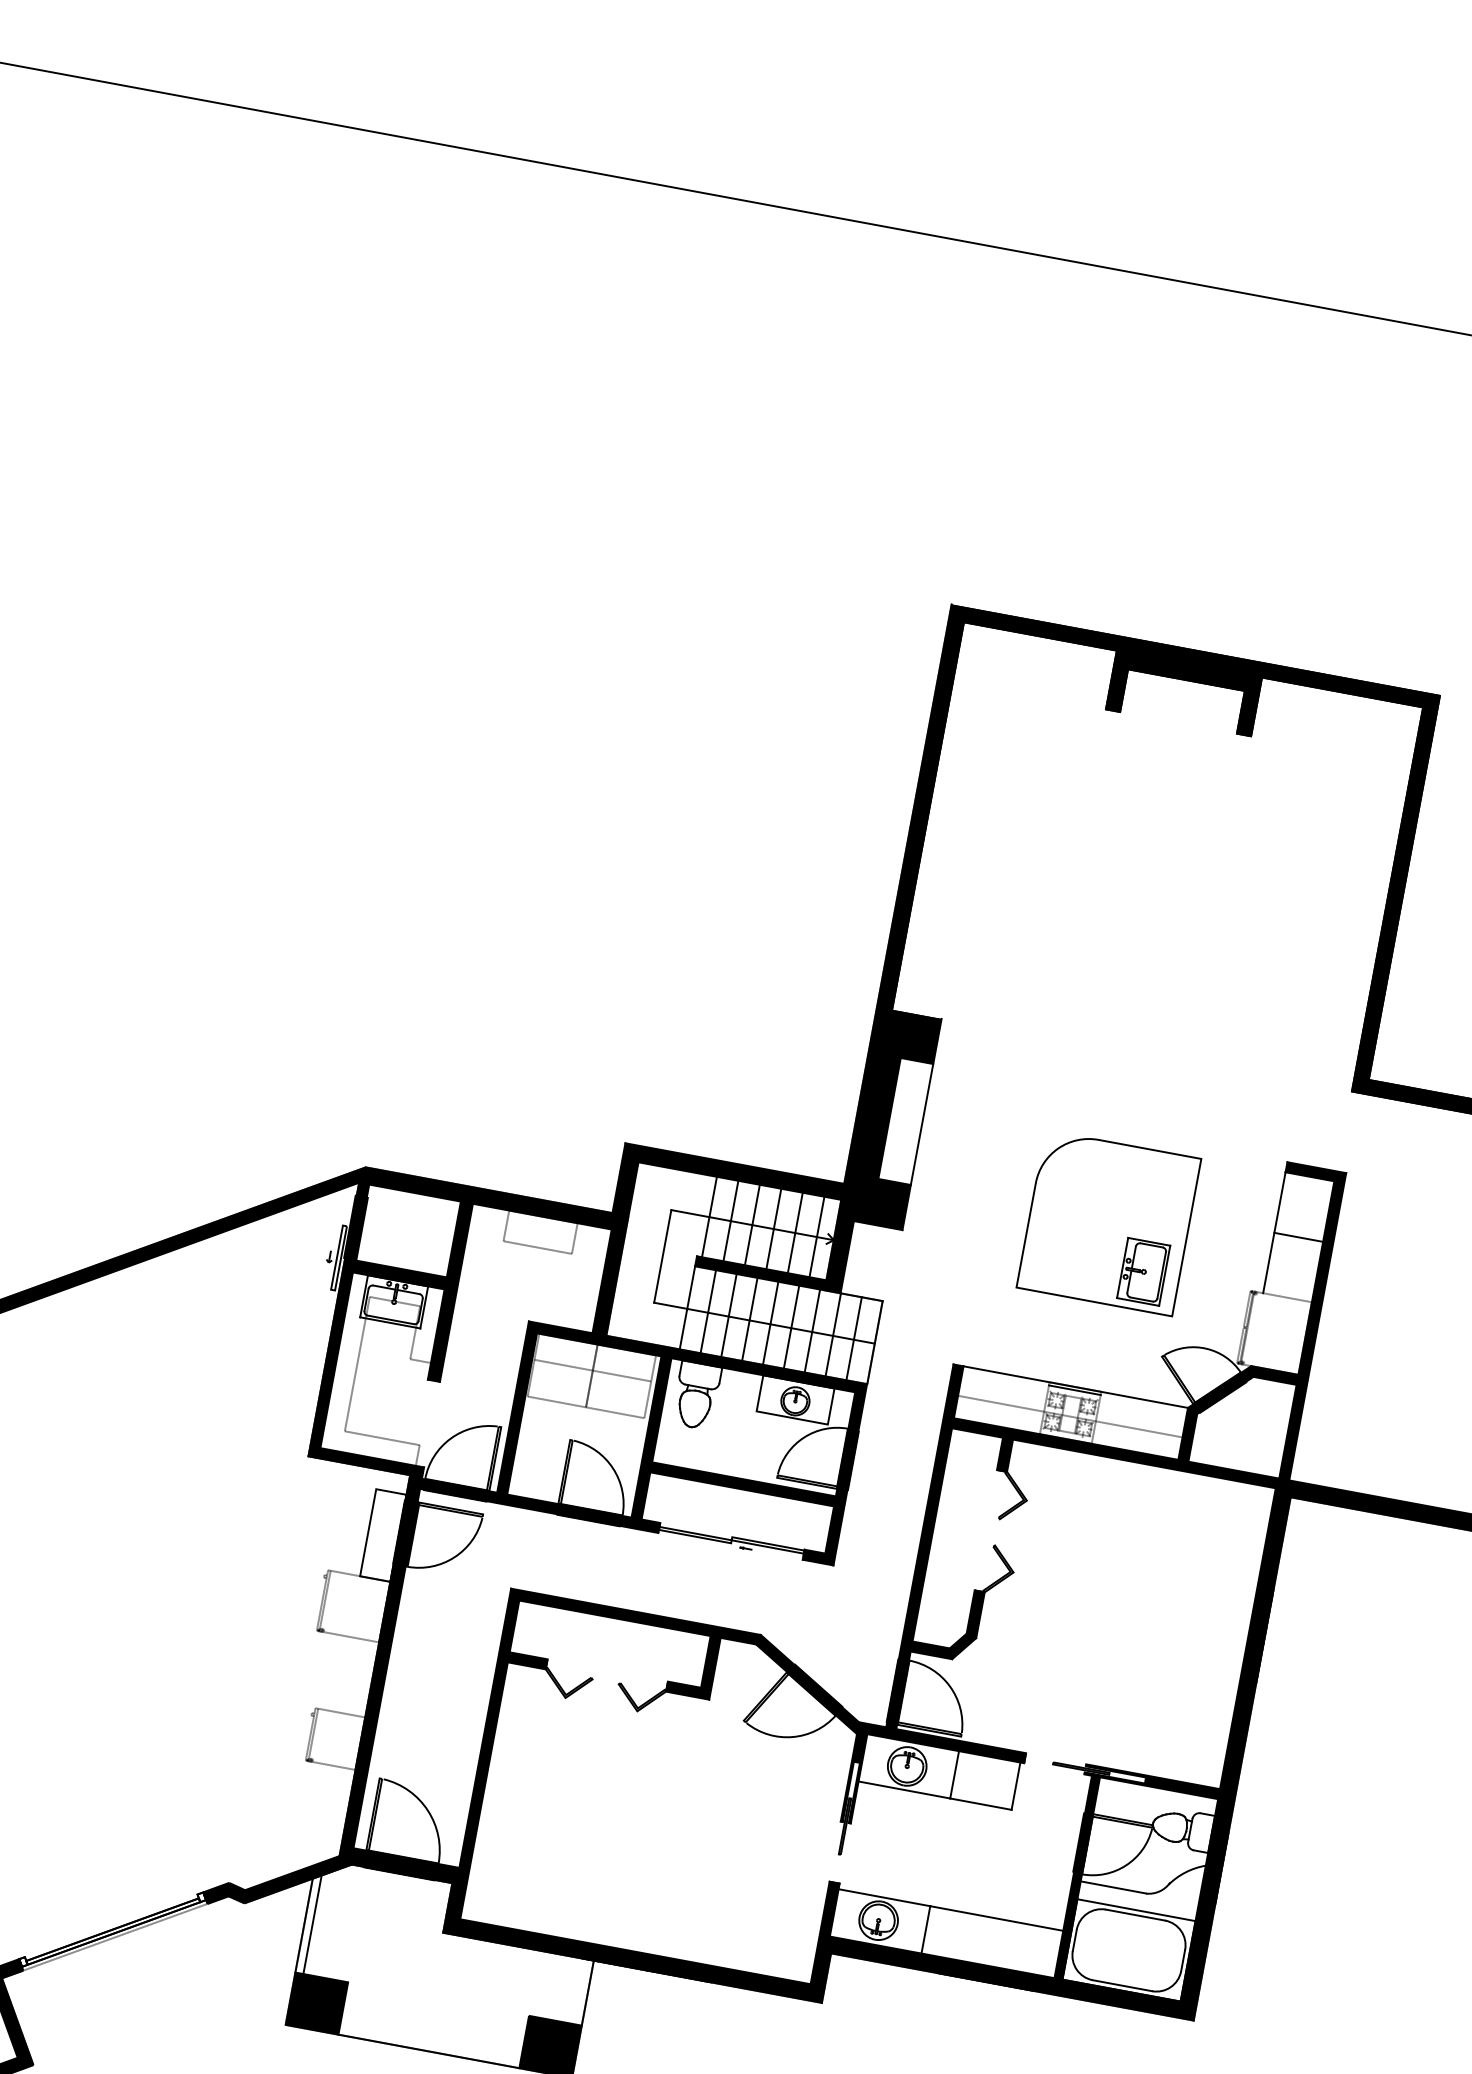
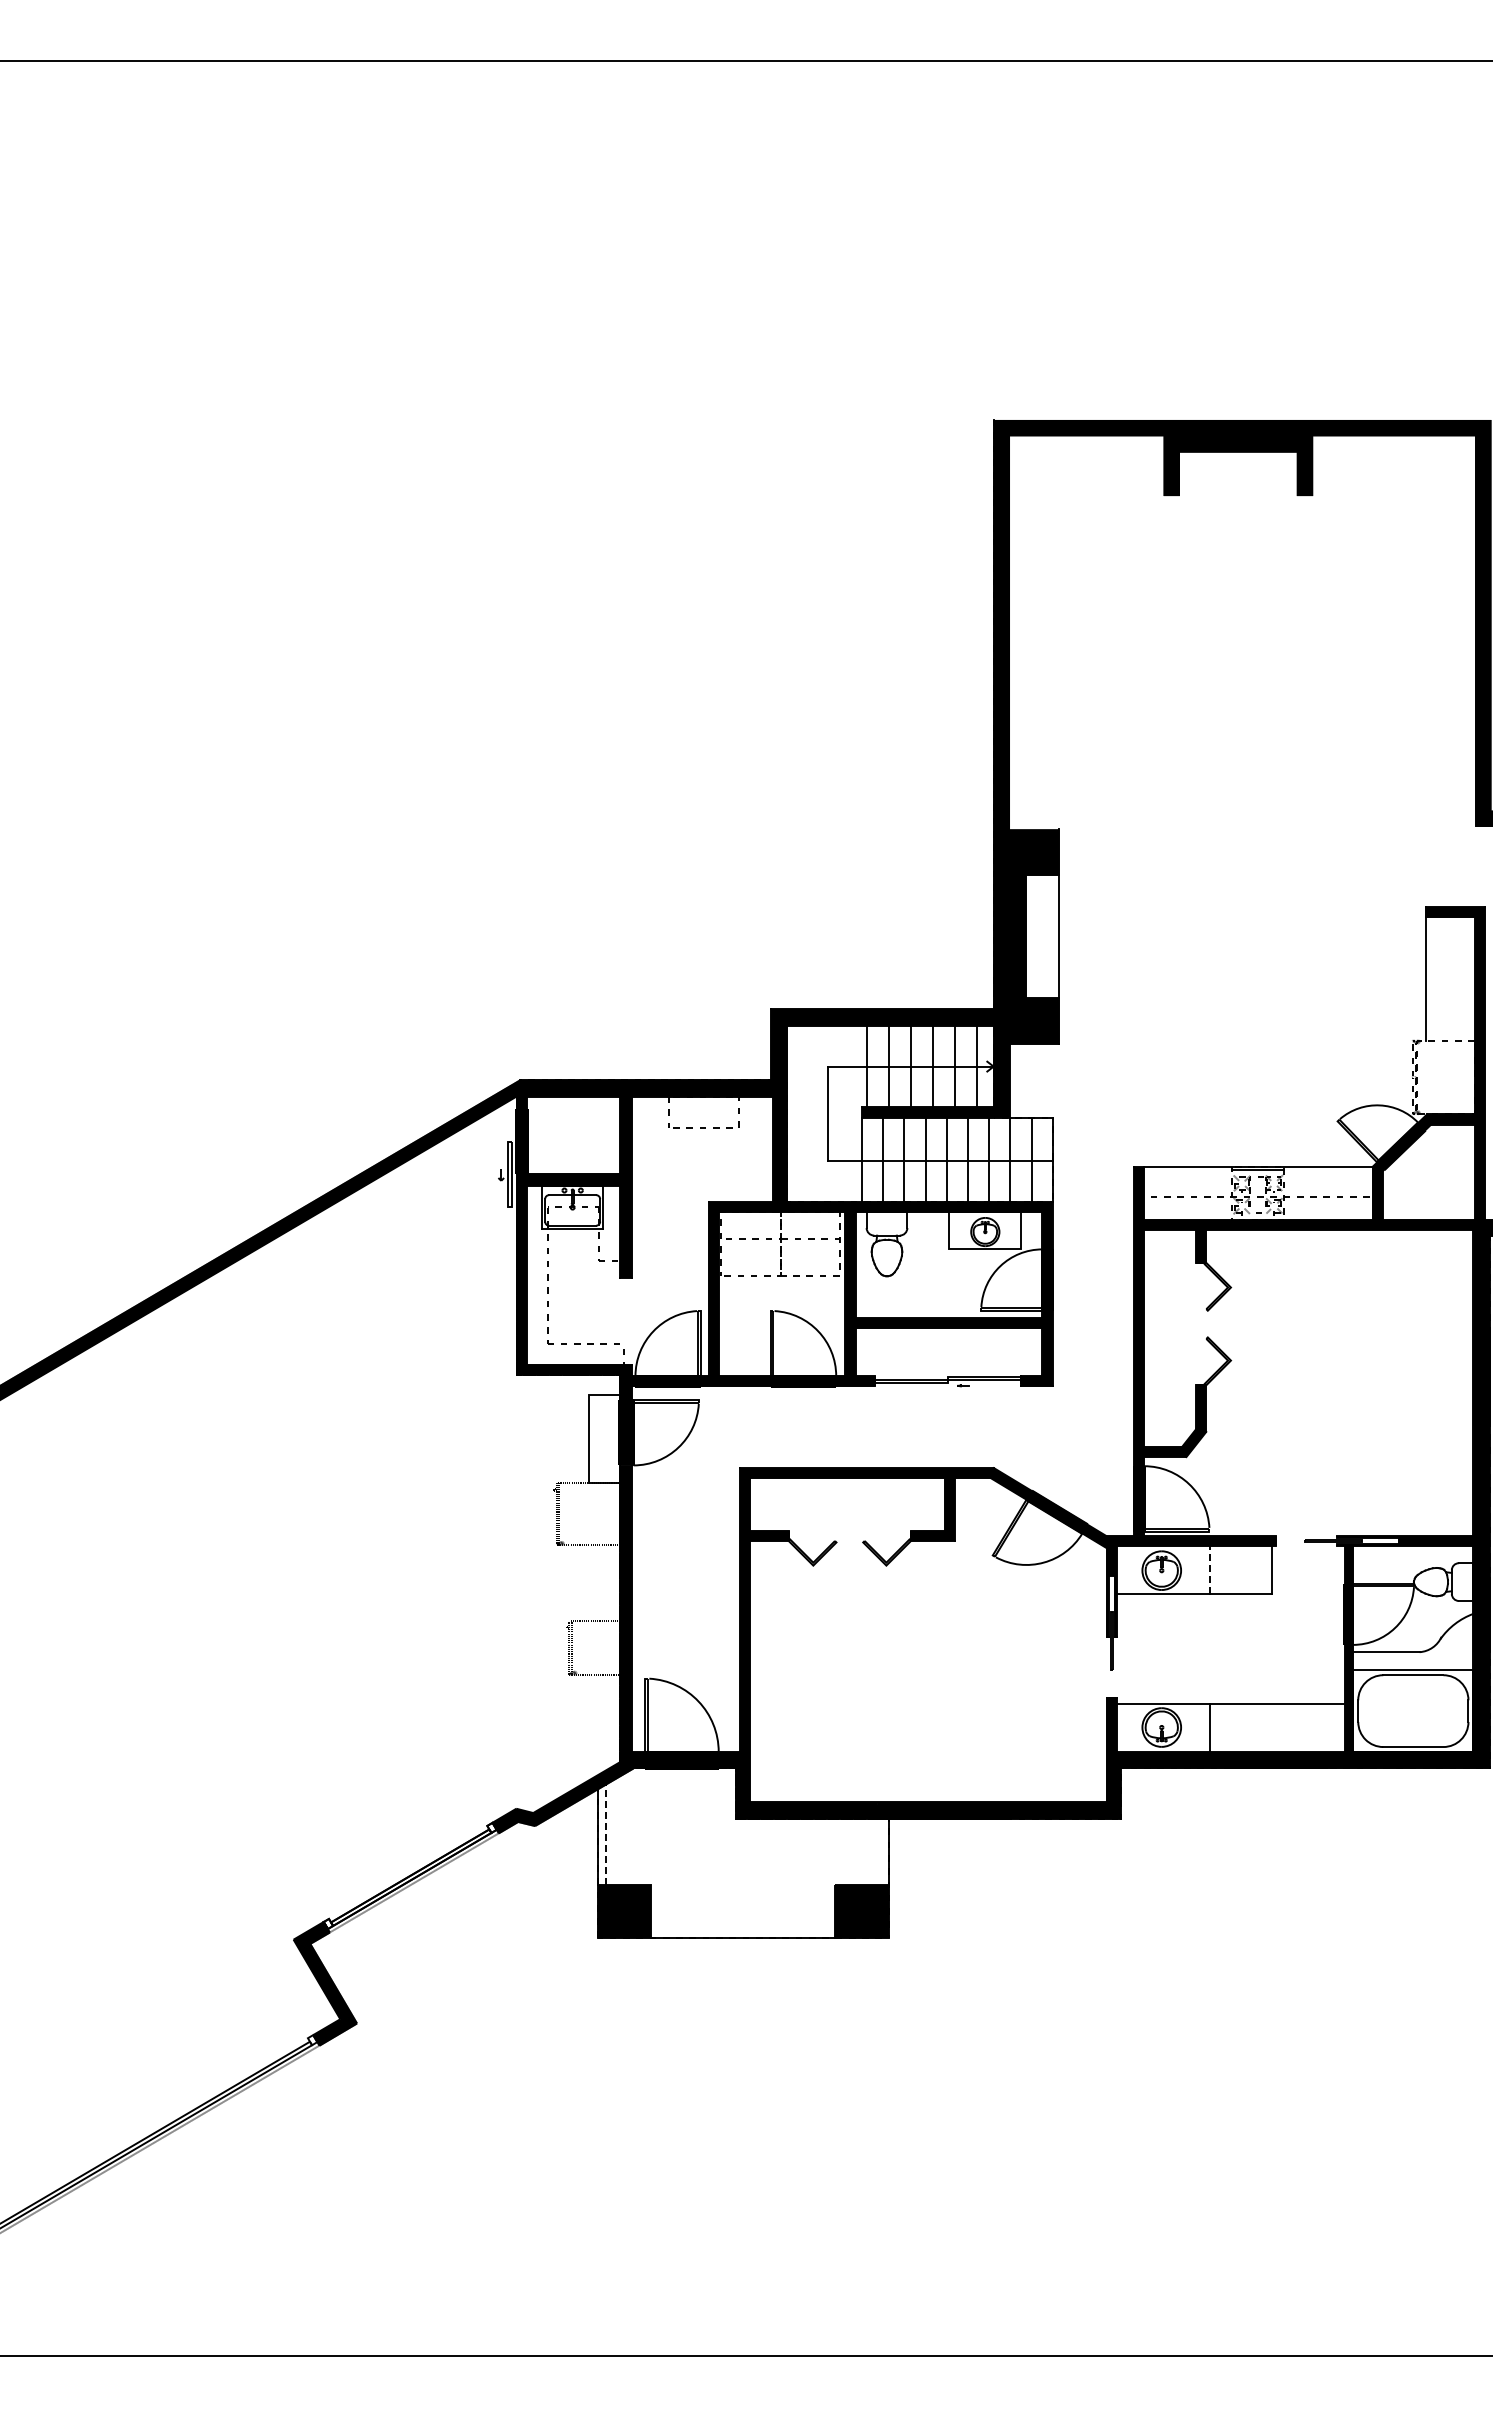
part: (1108, 1222) -> (1260, 999), removed
line: (1298, 1237) -> (1450, 979), removed
line: (954, 1773) -> (1209, 1569), solid -> dashed
line: (312, 1923) -> (605, 1833), solid -> dashed

